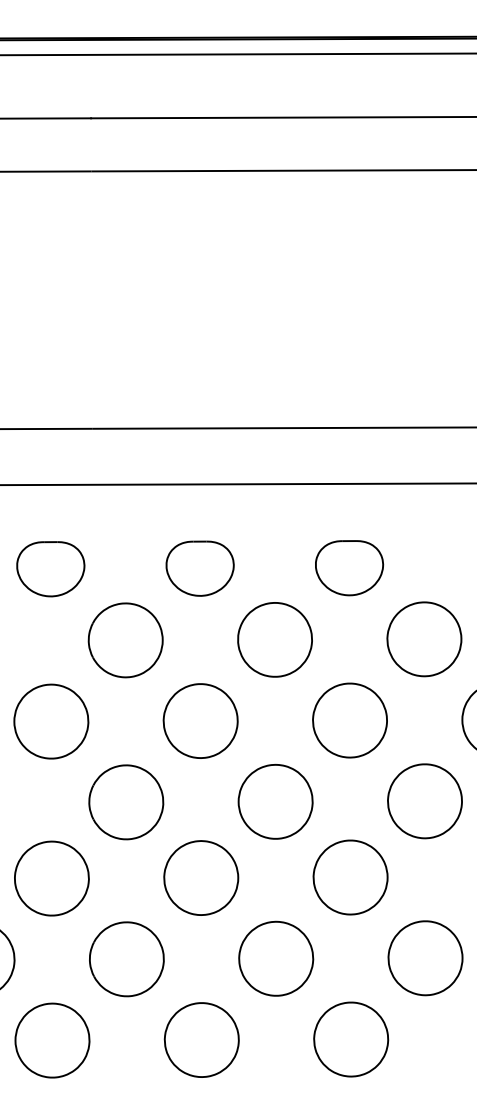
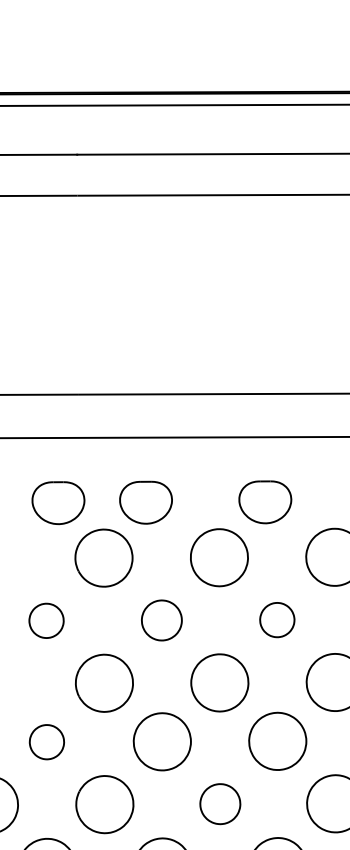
part: (199, 568) -> (145, 502), moved
part: (349, 568) -> (265, 502), moved
part: (50, 569) -> (58, 503), moved
part: (200, 720) -> (161, 620), size x0.7
part: (349, 720) -> (276, 620), size x0.6
part: (51, 721) -> (46, 620), size x0.6
part: (51, 878) -> (46, 742), size x0.6
part: (276, 958) -> (220, 803), size x0.7

